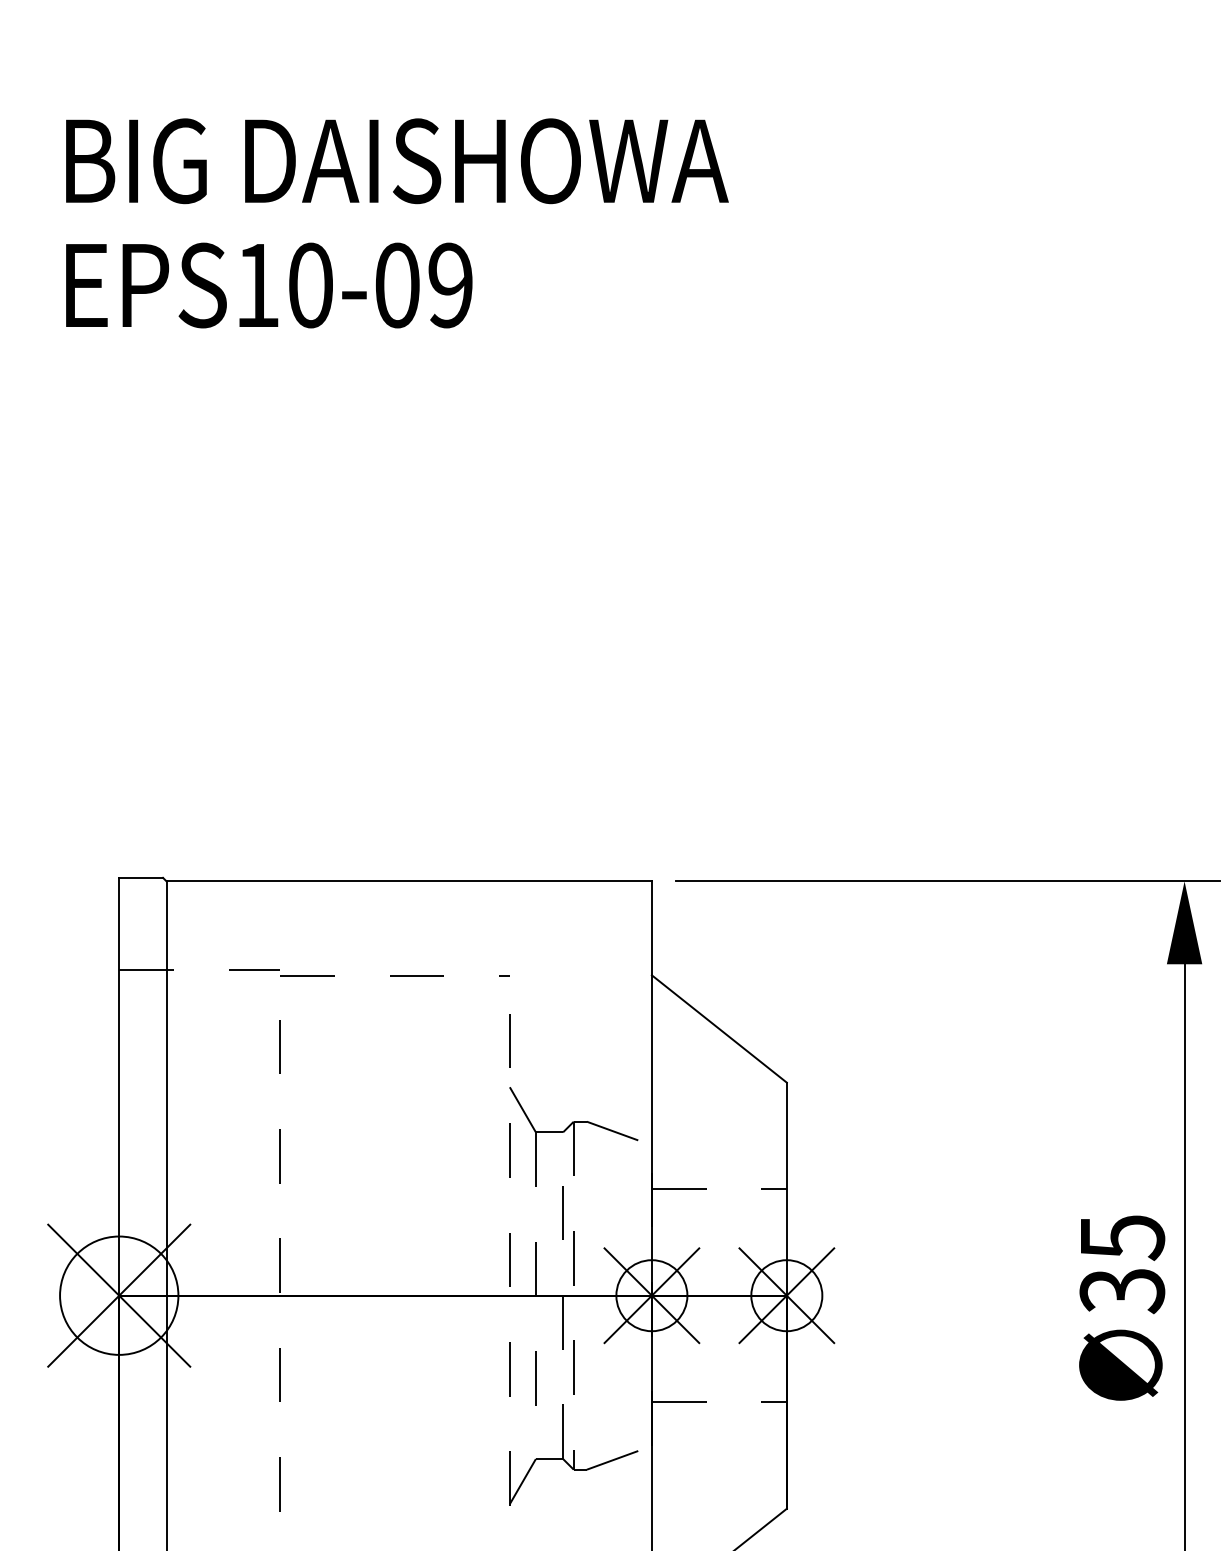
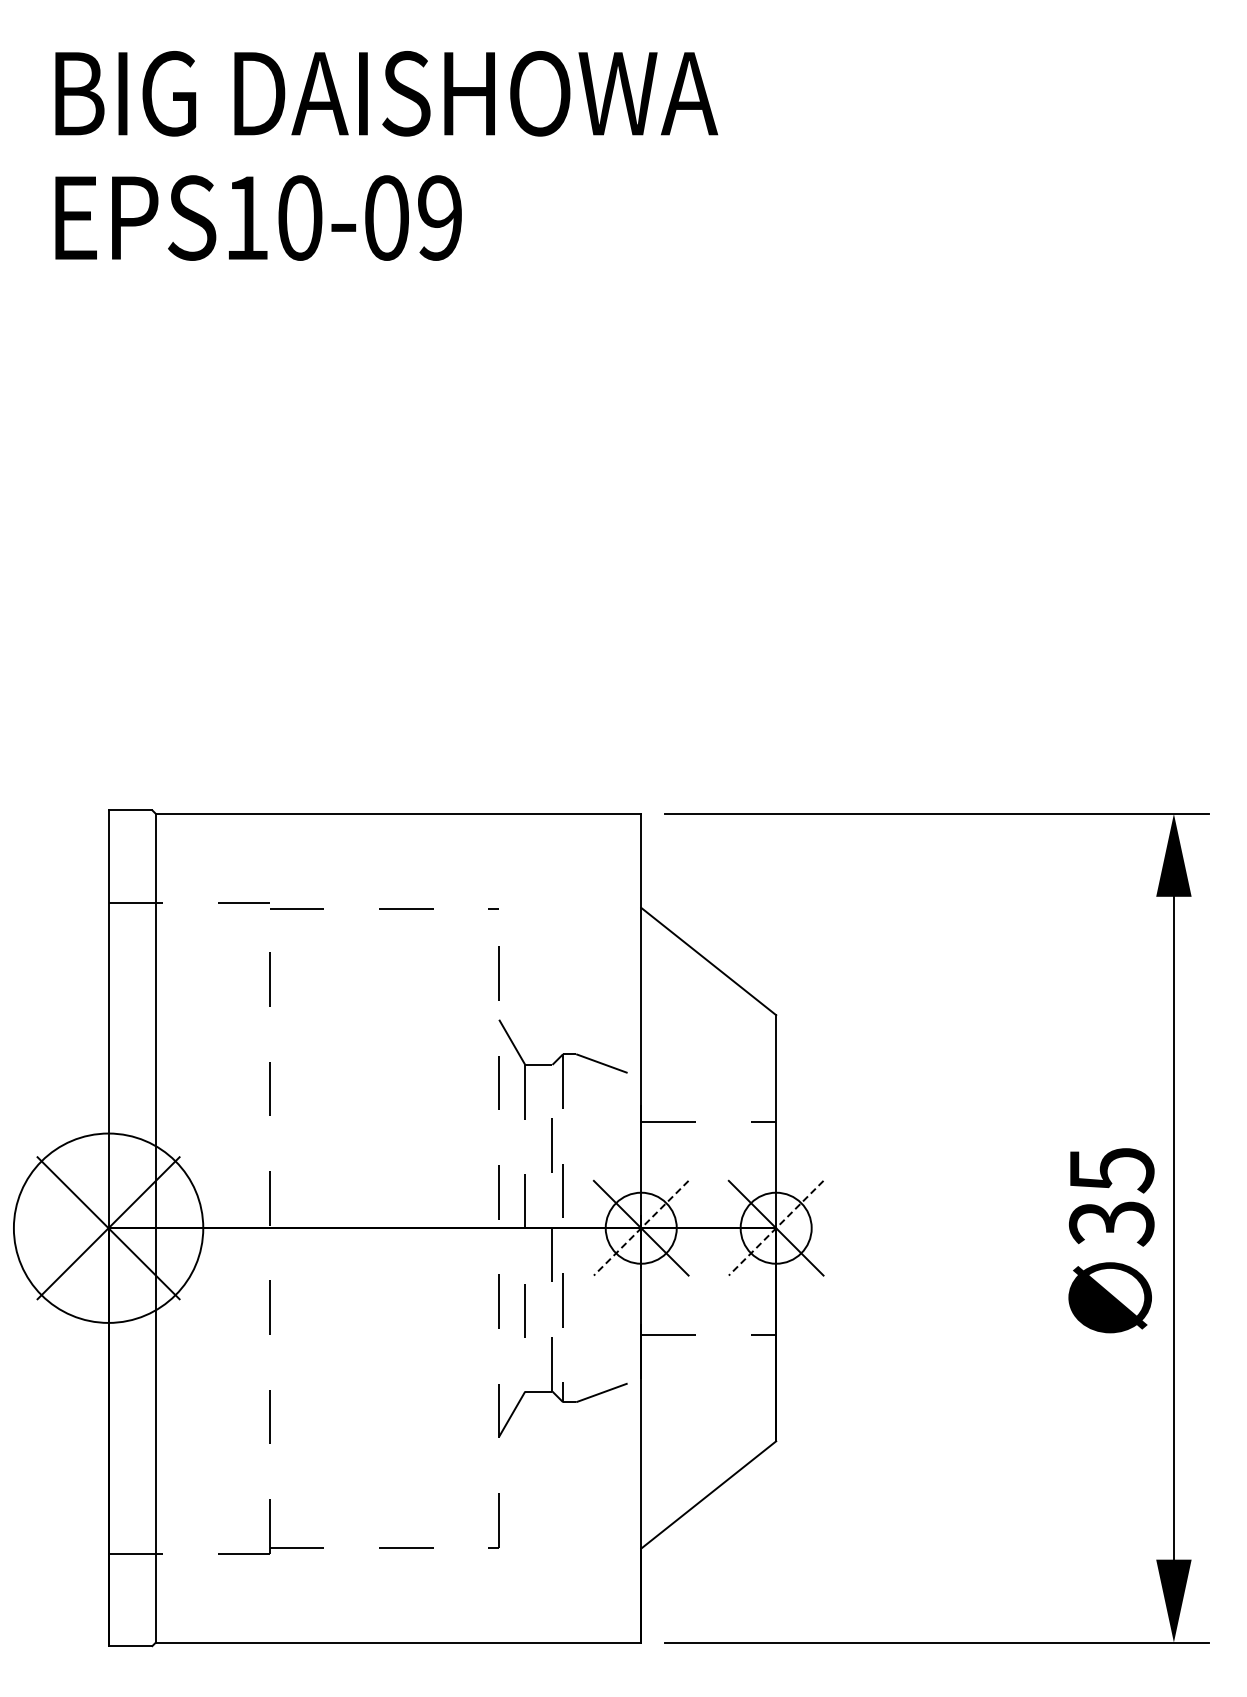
circle: (119, 1295) -> (108, 1228), size x1.6
line: (652, 1295) -> (641, 1228), solid -> dashed
line: (787, 1295) -> (776, 1228), solid -> dashed

